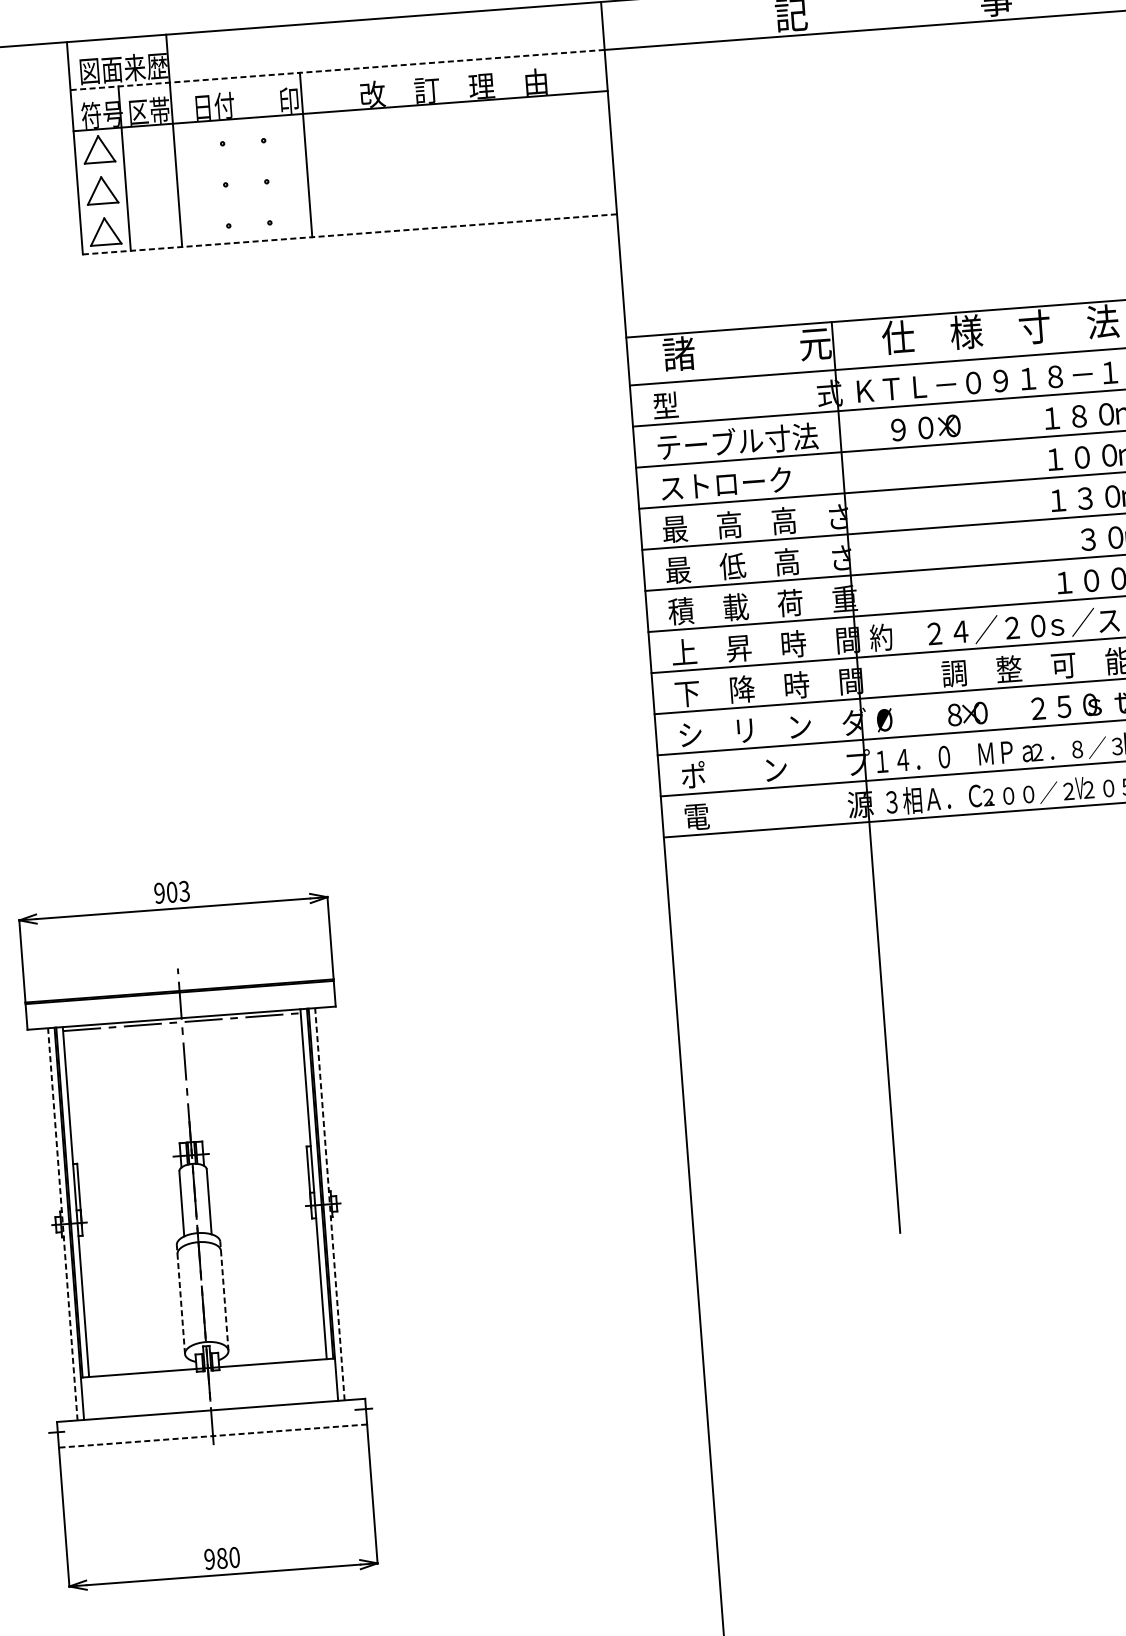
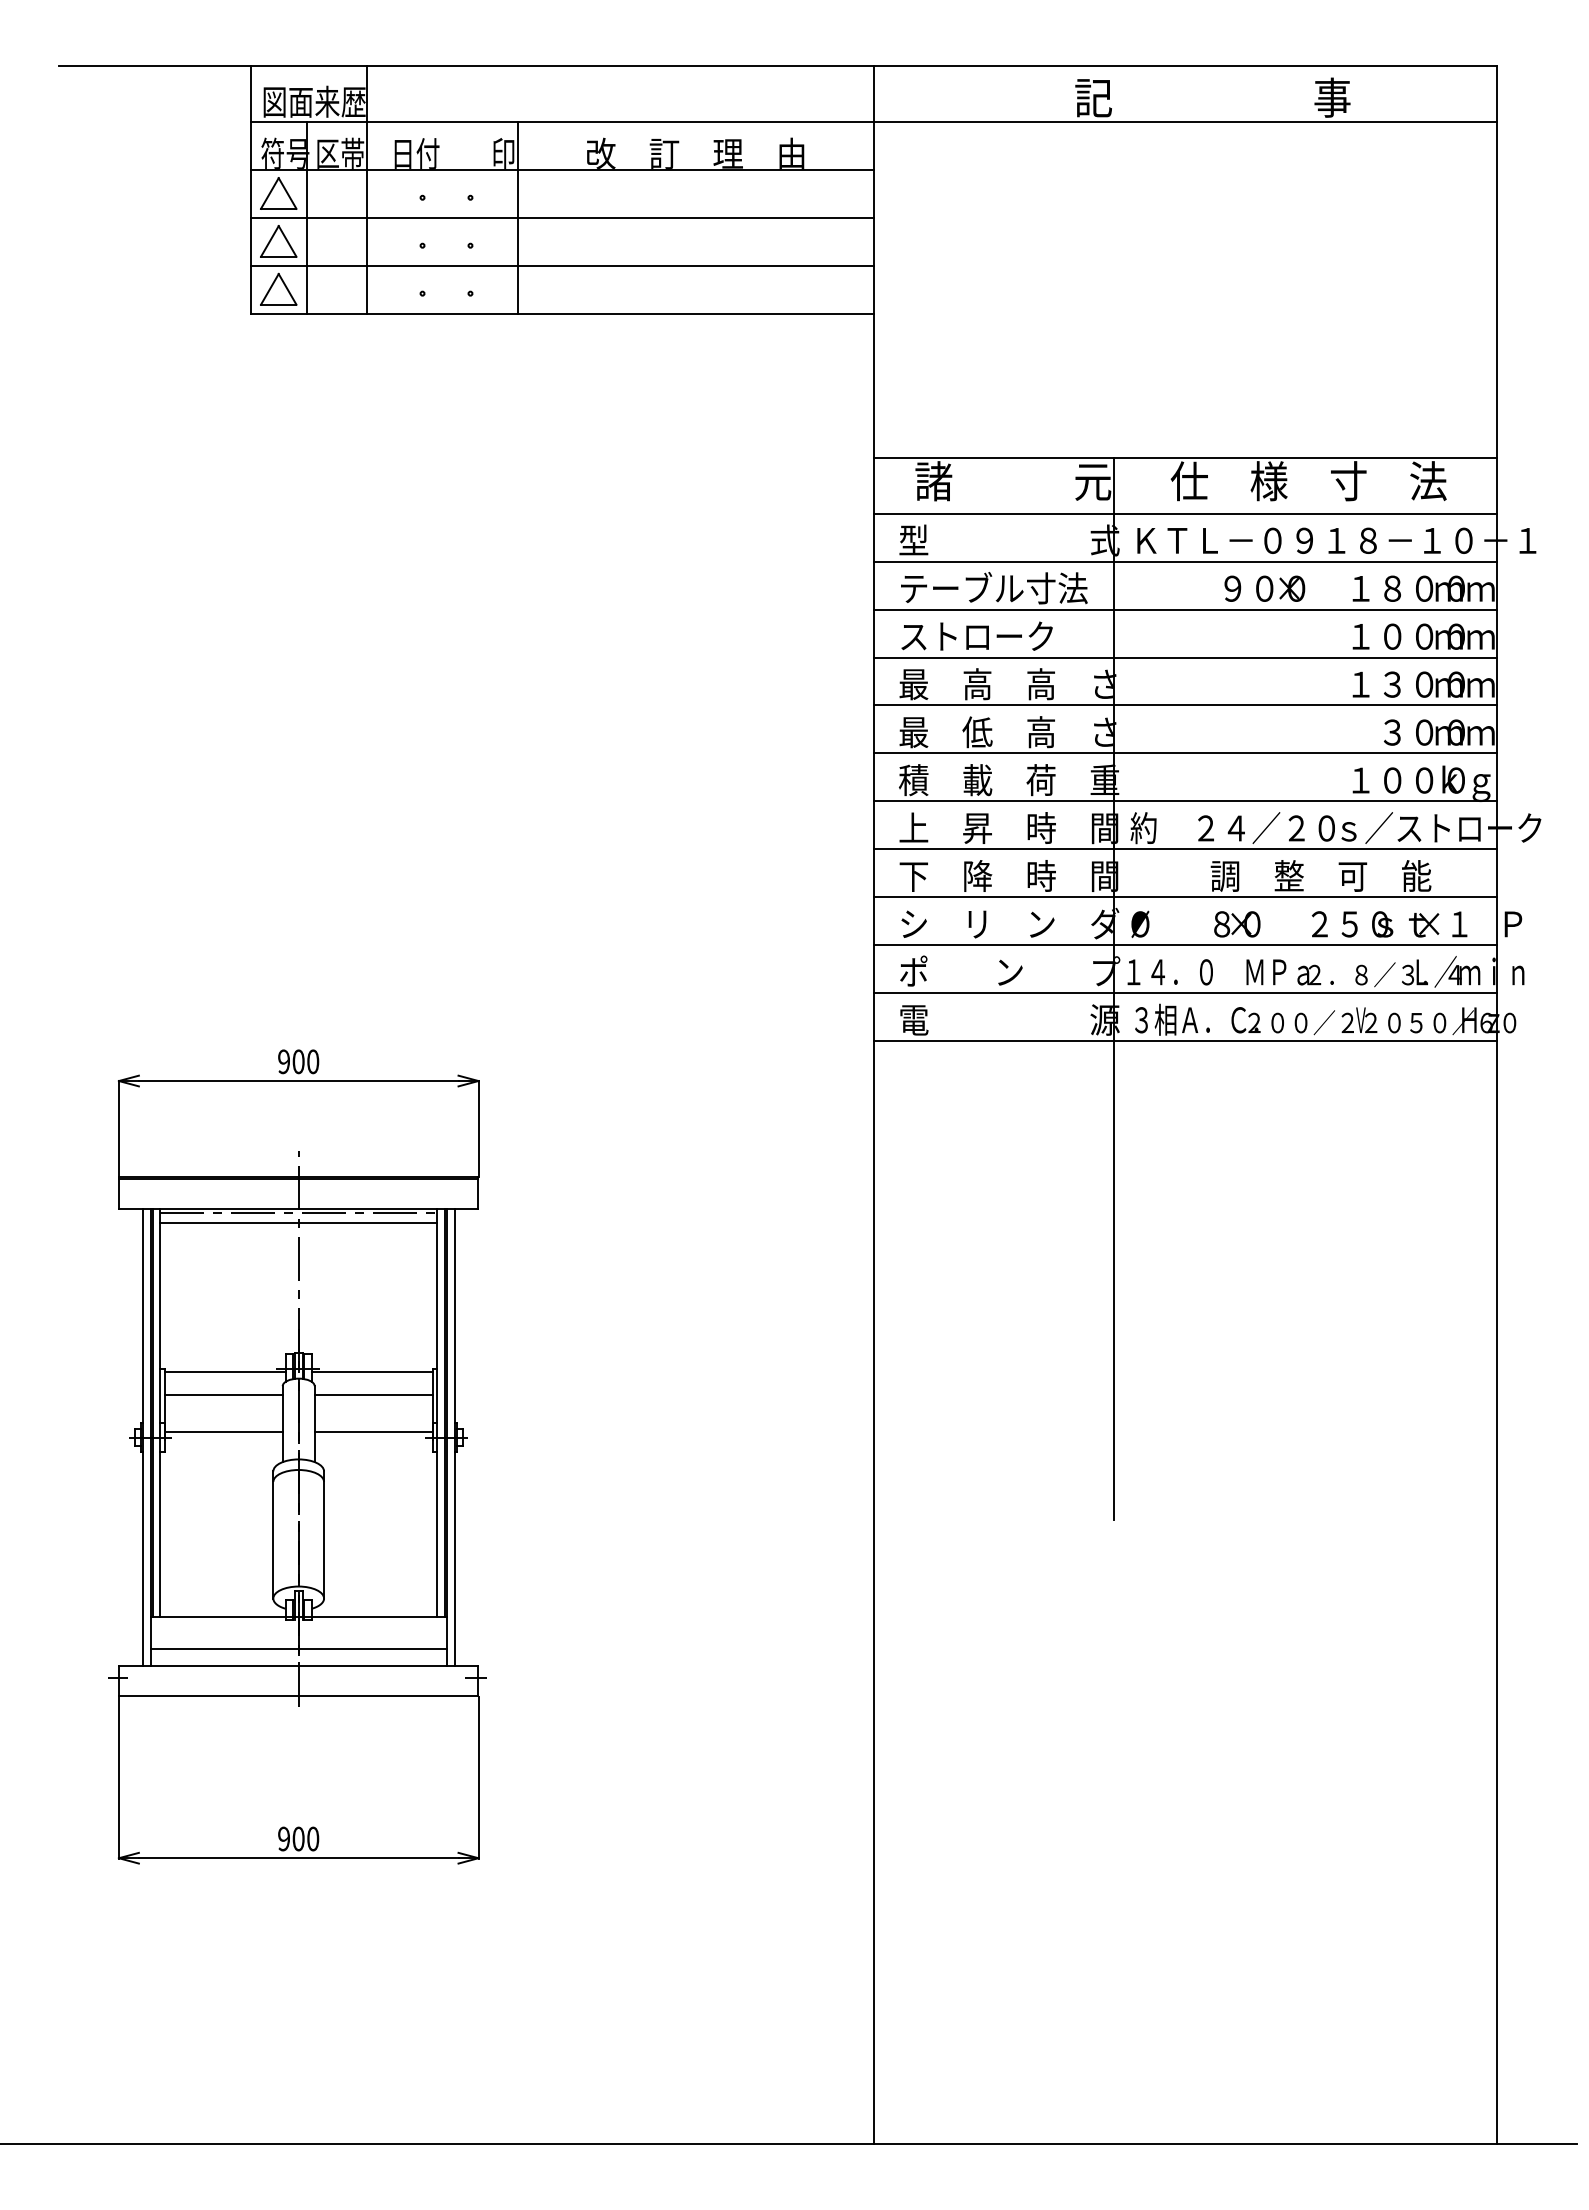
line: (337, 70) -> (562, 122), dashed -> solid
line: (343, 152) -> (561, 218), added
line: (346, 193) -> (561, 266), added
line: (350, 233) -> (562, 313), dashed -> solid
text: (925, 427) -> (1264, 588), moved
text: (184, 891) -> (313, 1061), 903 -> 900
line: (182, 1030) -> (298, 1223), added
line: (254, 1153) -> (371, 1371), added
line: (128, 1162) -> (224, 1371), added
line: (257, 1173) -> (373, 1395), added
line: (129, 1183) -> (223, 1395), added
line: (329, 1204) -> (454, 1437), dashed -> solid
line: (260, 1205) -> (373, 1432), added
line: (131, 1214) -> (223, 1432), added
line: (62, 1224) -> (142, 1437), dashed -> solid
line: (224, 1295) -> (324, 1534), dashed -> solid
line: (181, 1299) -> (273, 1534), dashed -> solid
line: (209, 1395) -> (298, 1648), added
line: (212, 1436) -> (298, 1696), dashed -> solid
text: (222, 1558) -> (298, 1839), 980 -> 900

